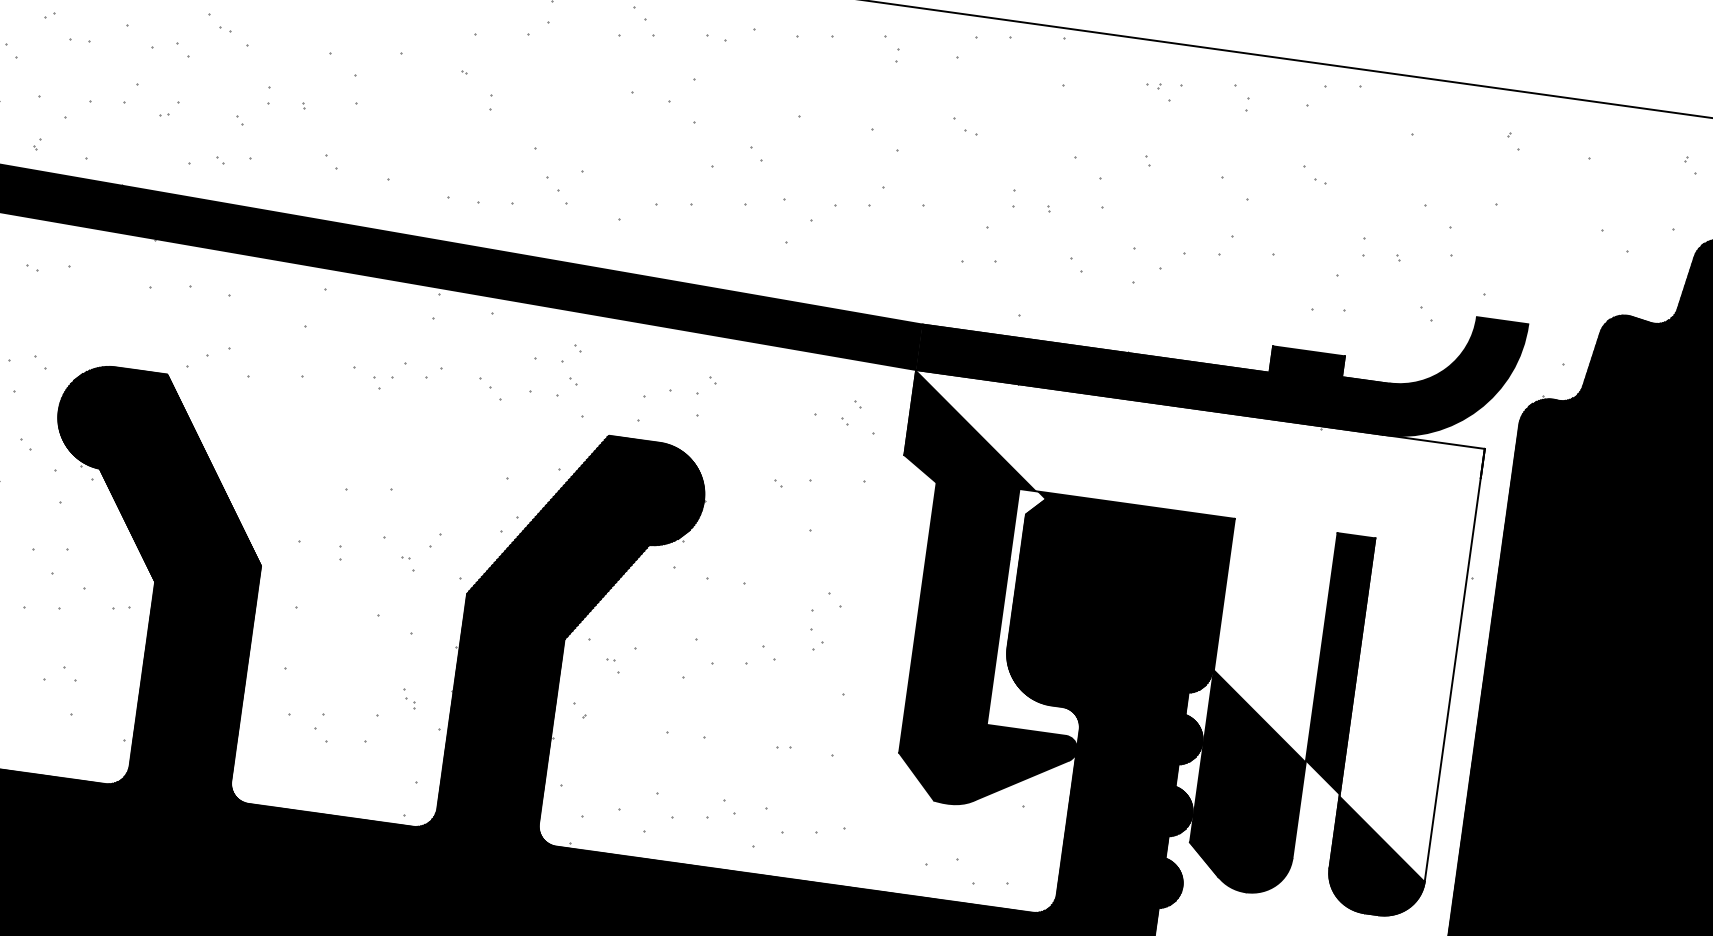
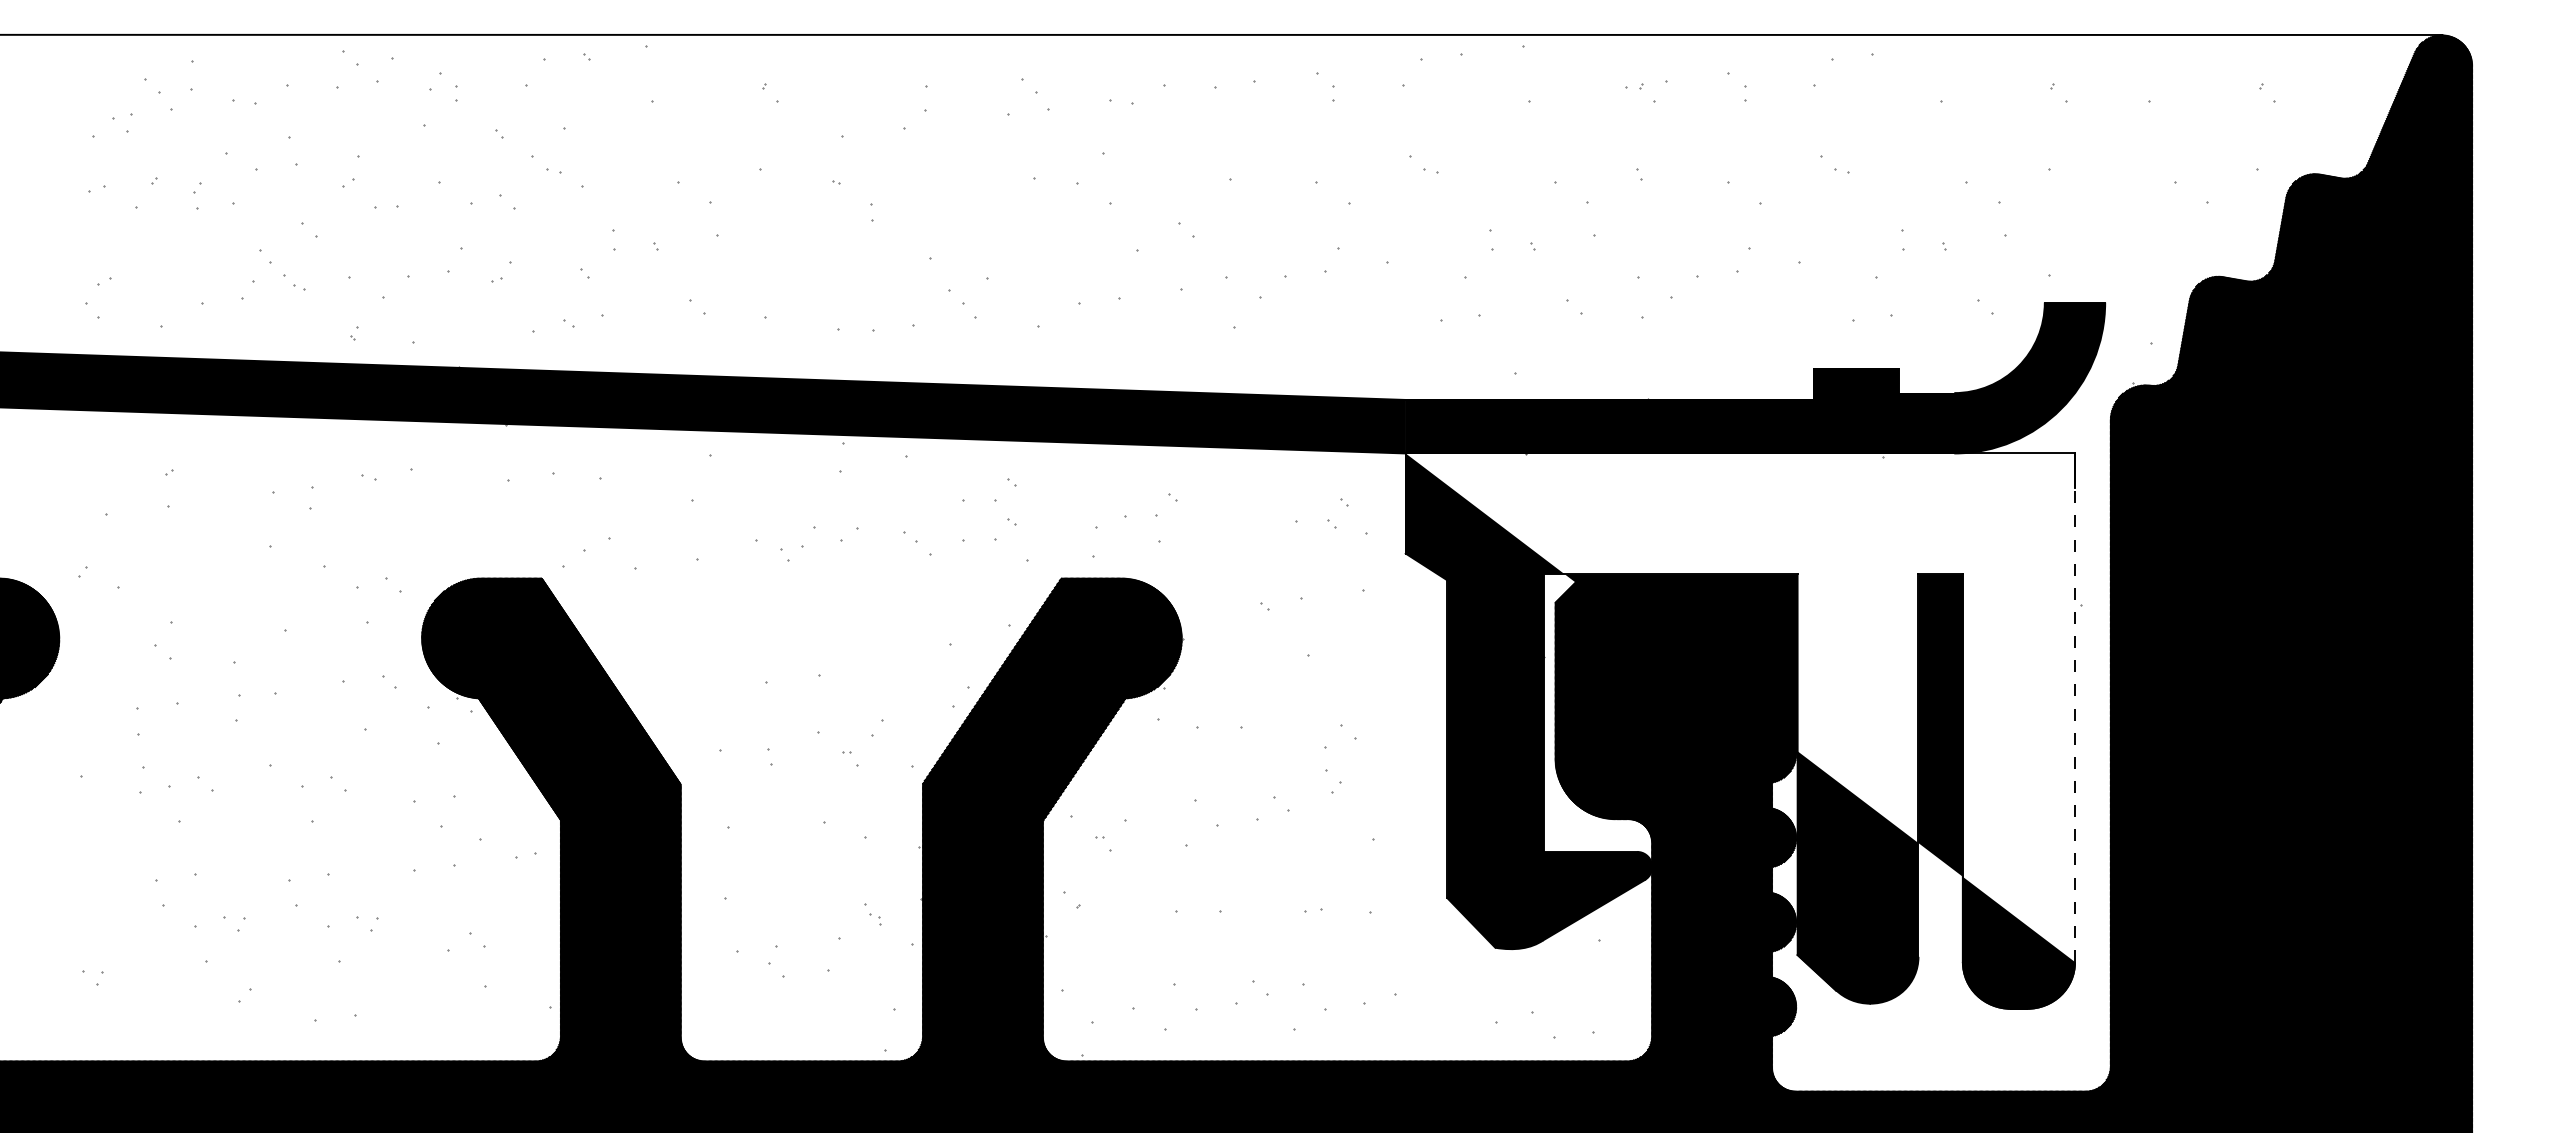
line: (1455, 664) -> (2075, 707), solid -> dashed

